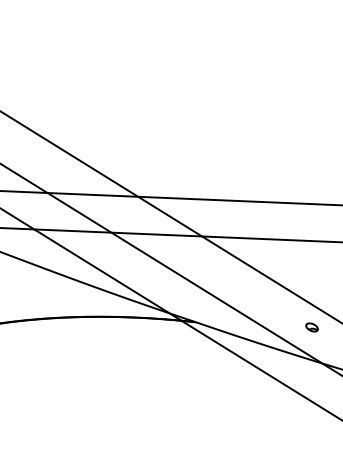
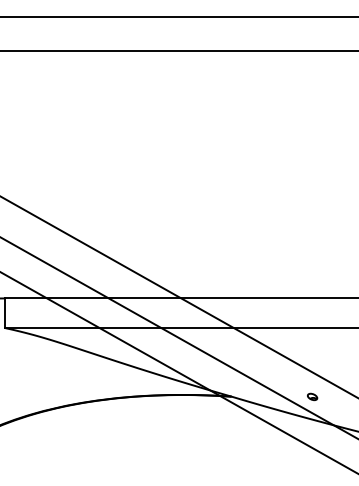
part: (312, 326) -> (312, 396), moved

